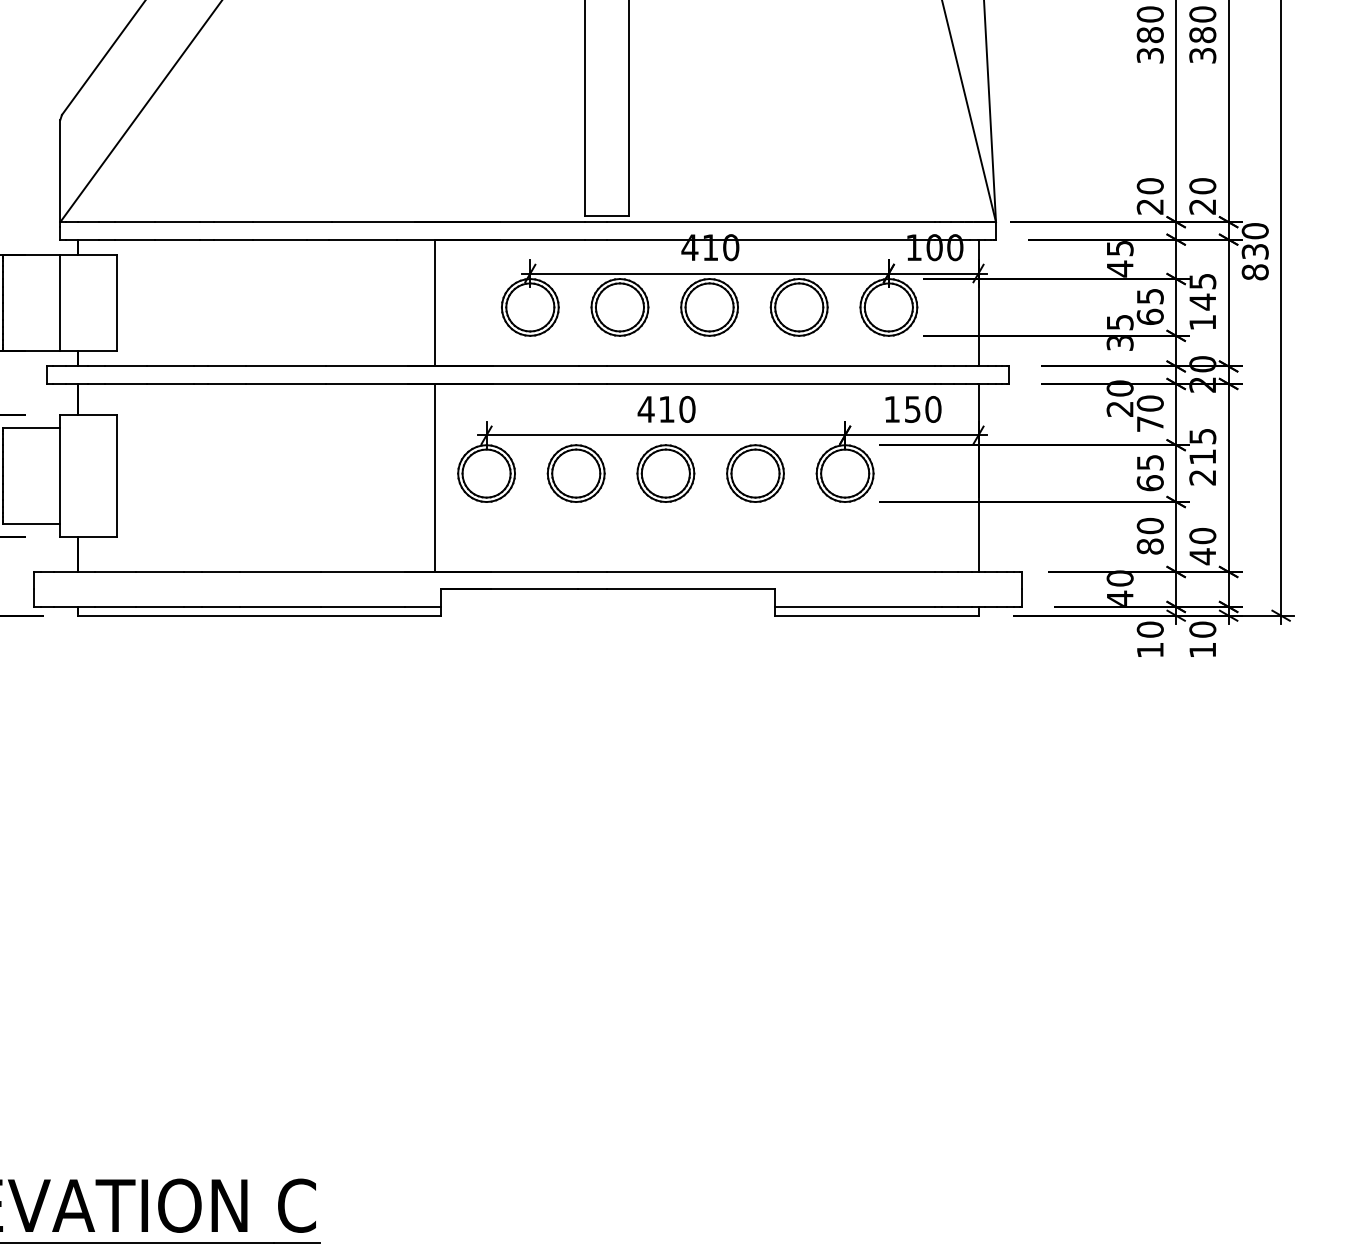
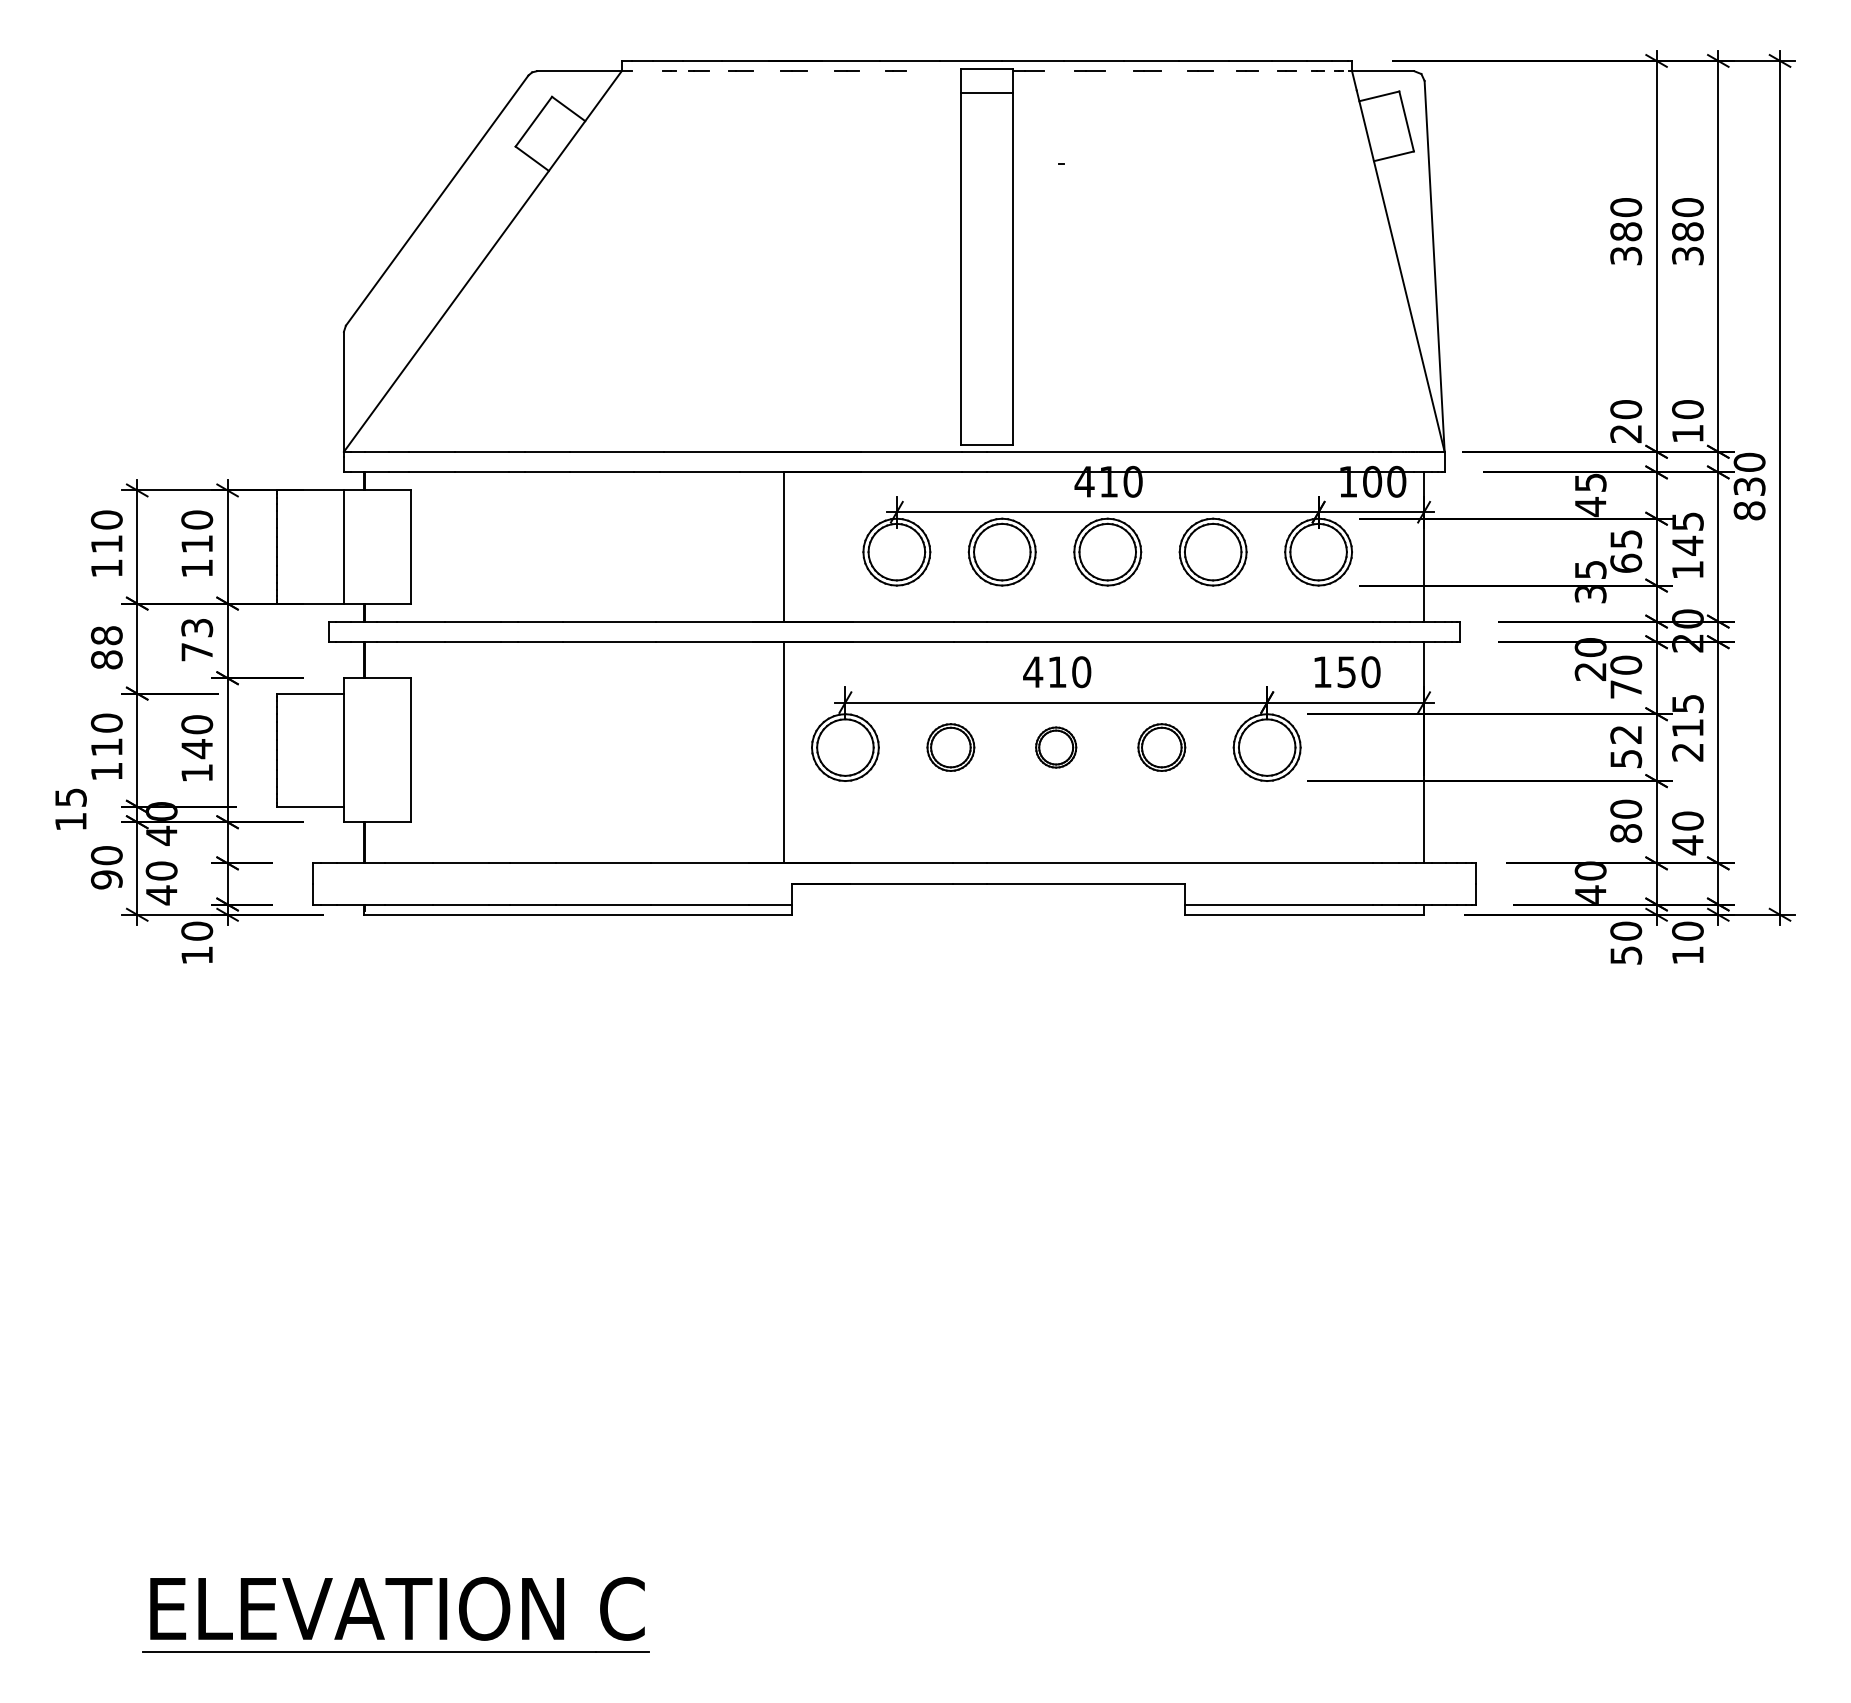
text: (1202, 207) -> (1687, 434), 20 -> 10
part: (575, 473) -> (950, 747), size x0.7
part: (665, 473) -> (1055, 747), size x0.6
part: (755, 473) -> (1161, 747), size x0.7
text: (1150, 473) -> (1626, 747), 65 -> 52
text: (1150, 650) -> (1626, 955), 10 -> 50

